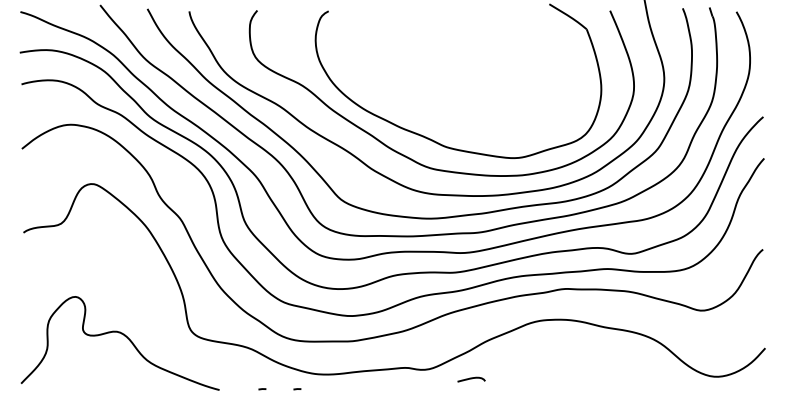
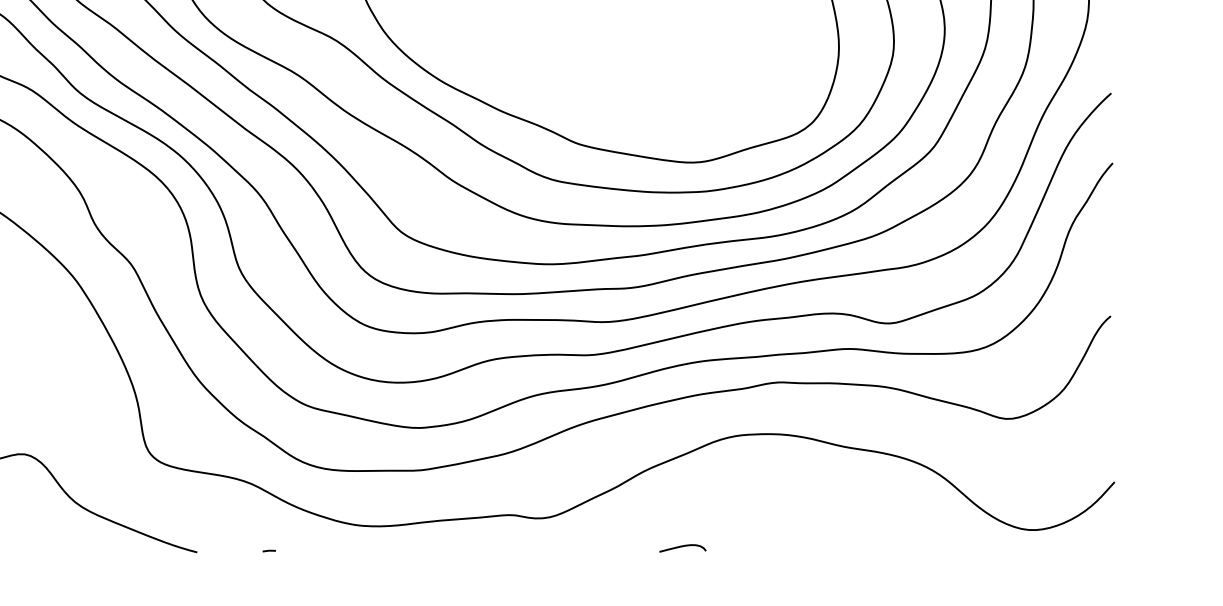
curve: (471, 379) -> (682, 548), moved
line: (297, 389) -> (328, 551), removed

